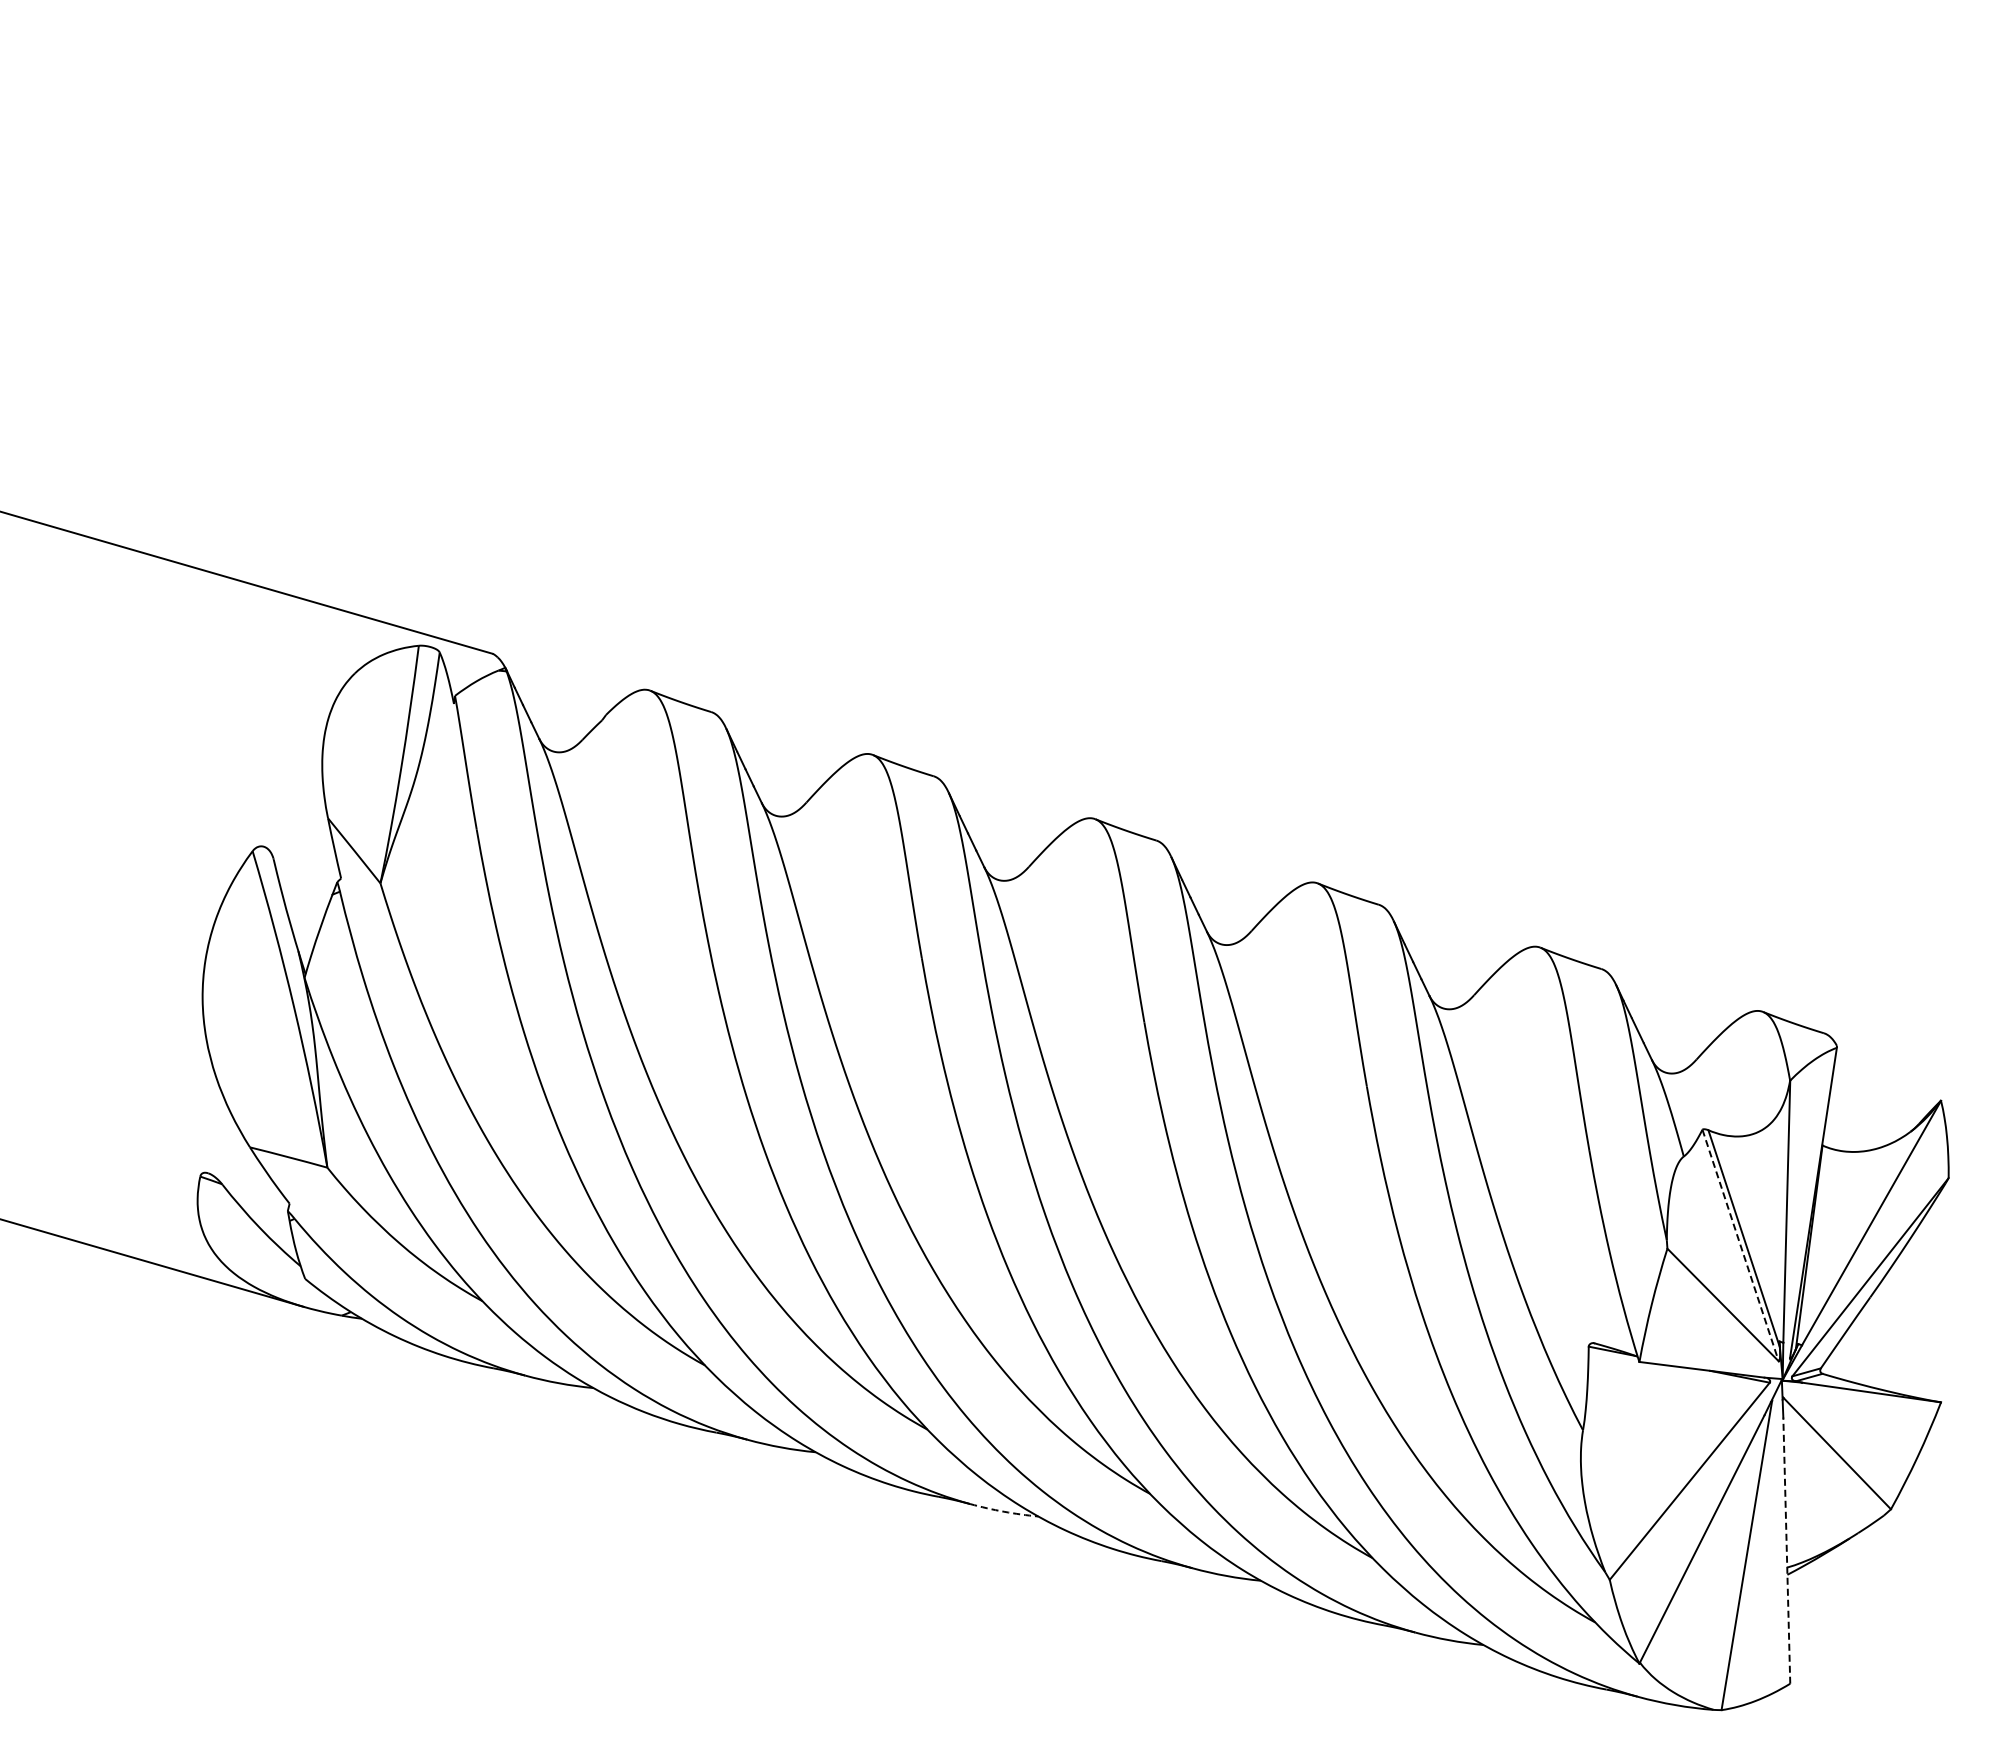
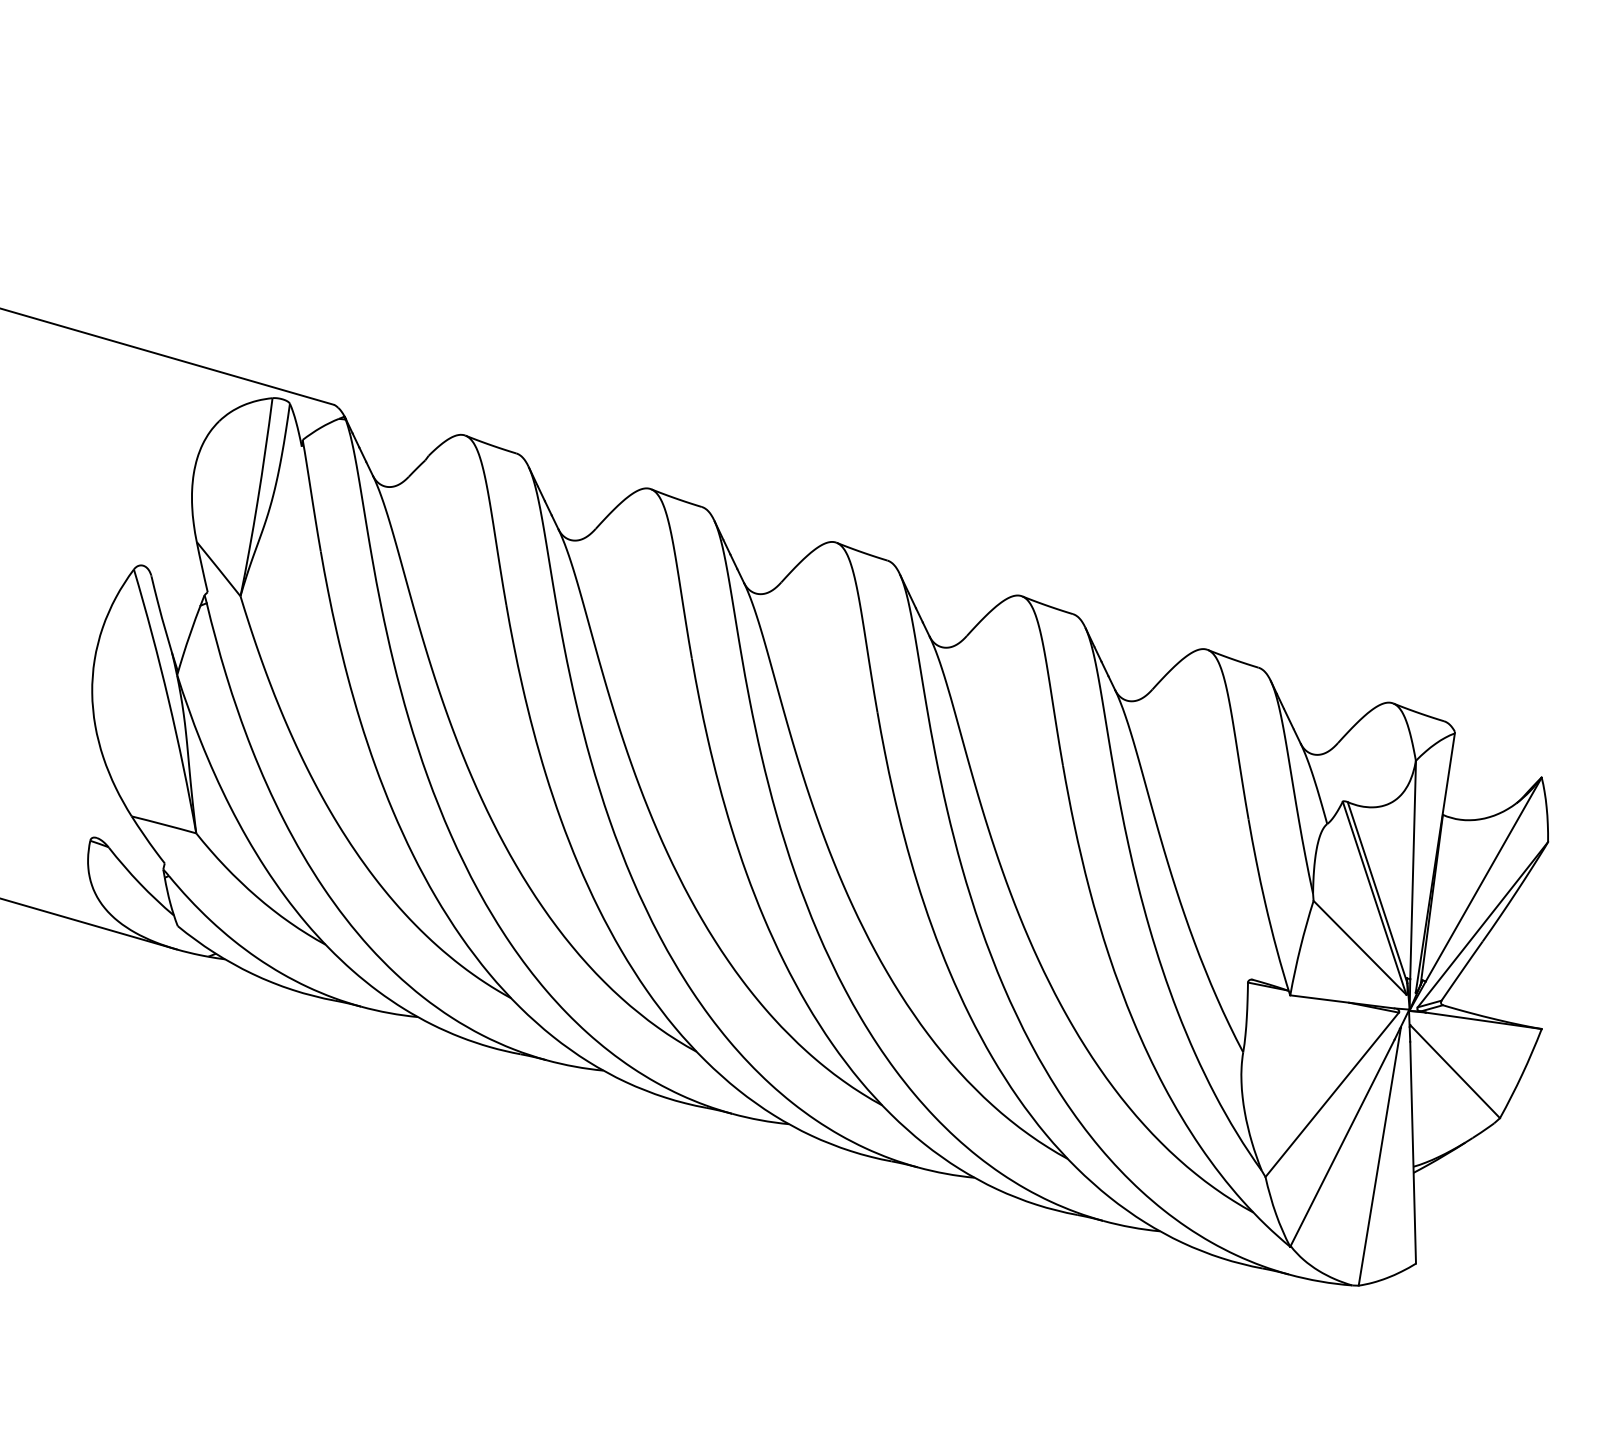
line: (1740, 1245) -> (1374, 898), dashed -> solid
arc: (1004, 1511) -> (760, 1120), dashed -> solid
line: (1786, 1550) -> (1412, 1152), dashed -> solid

